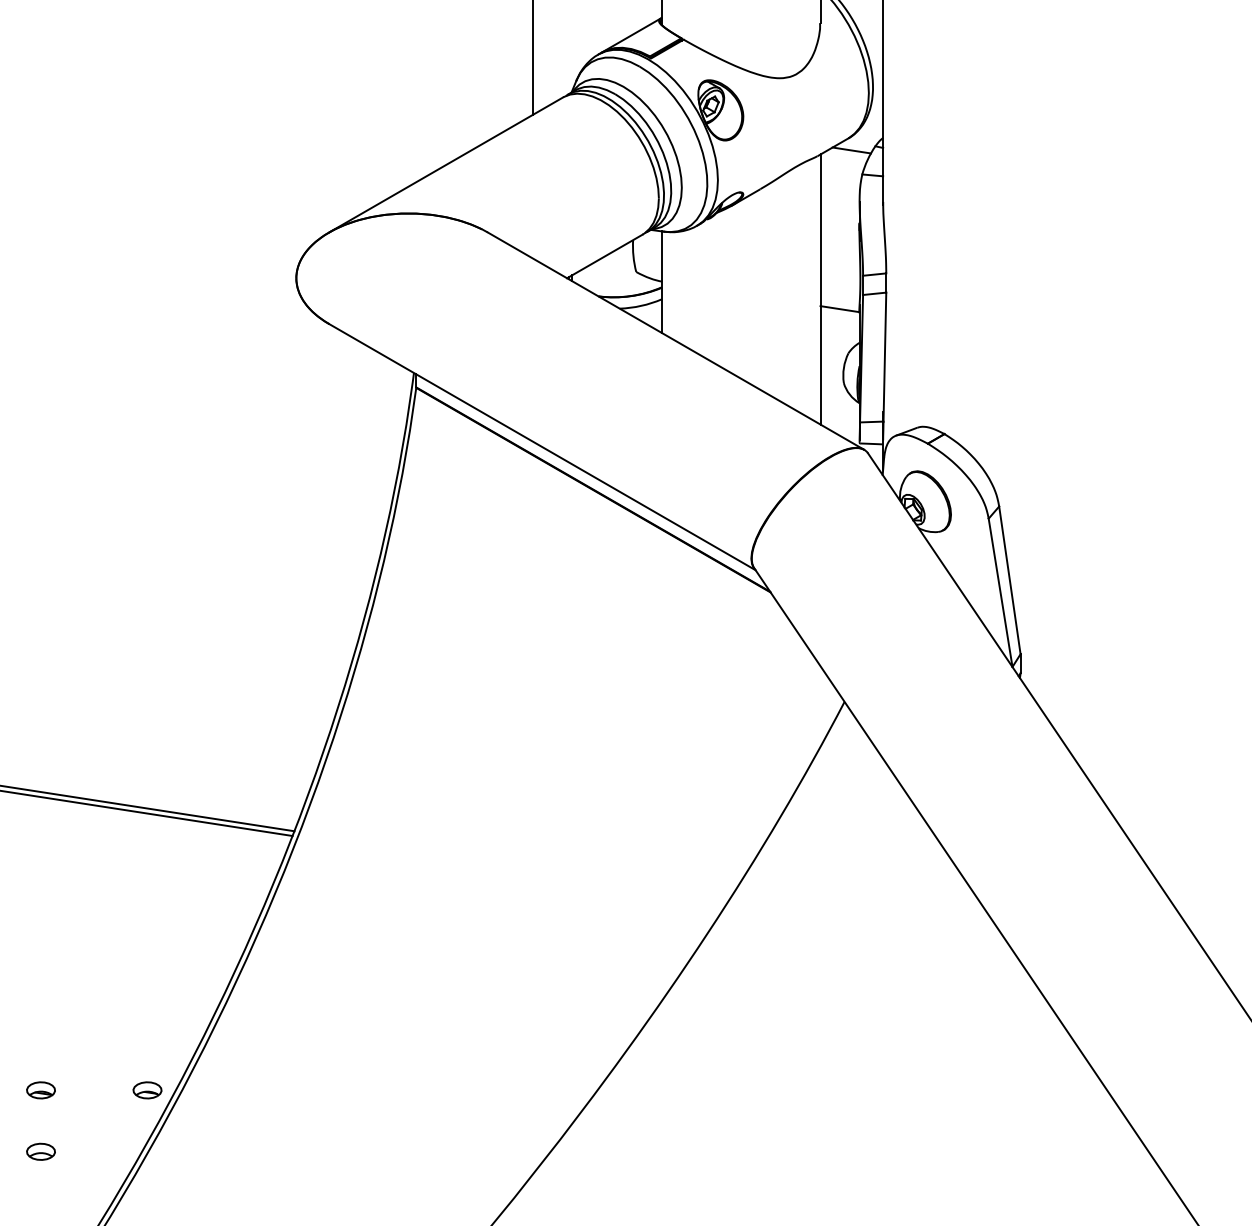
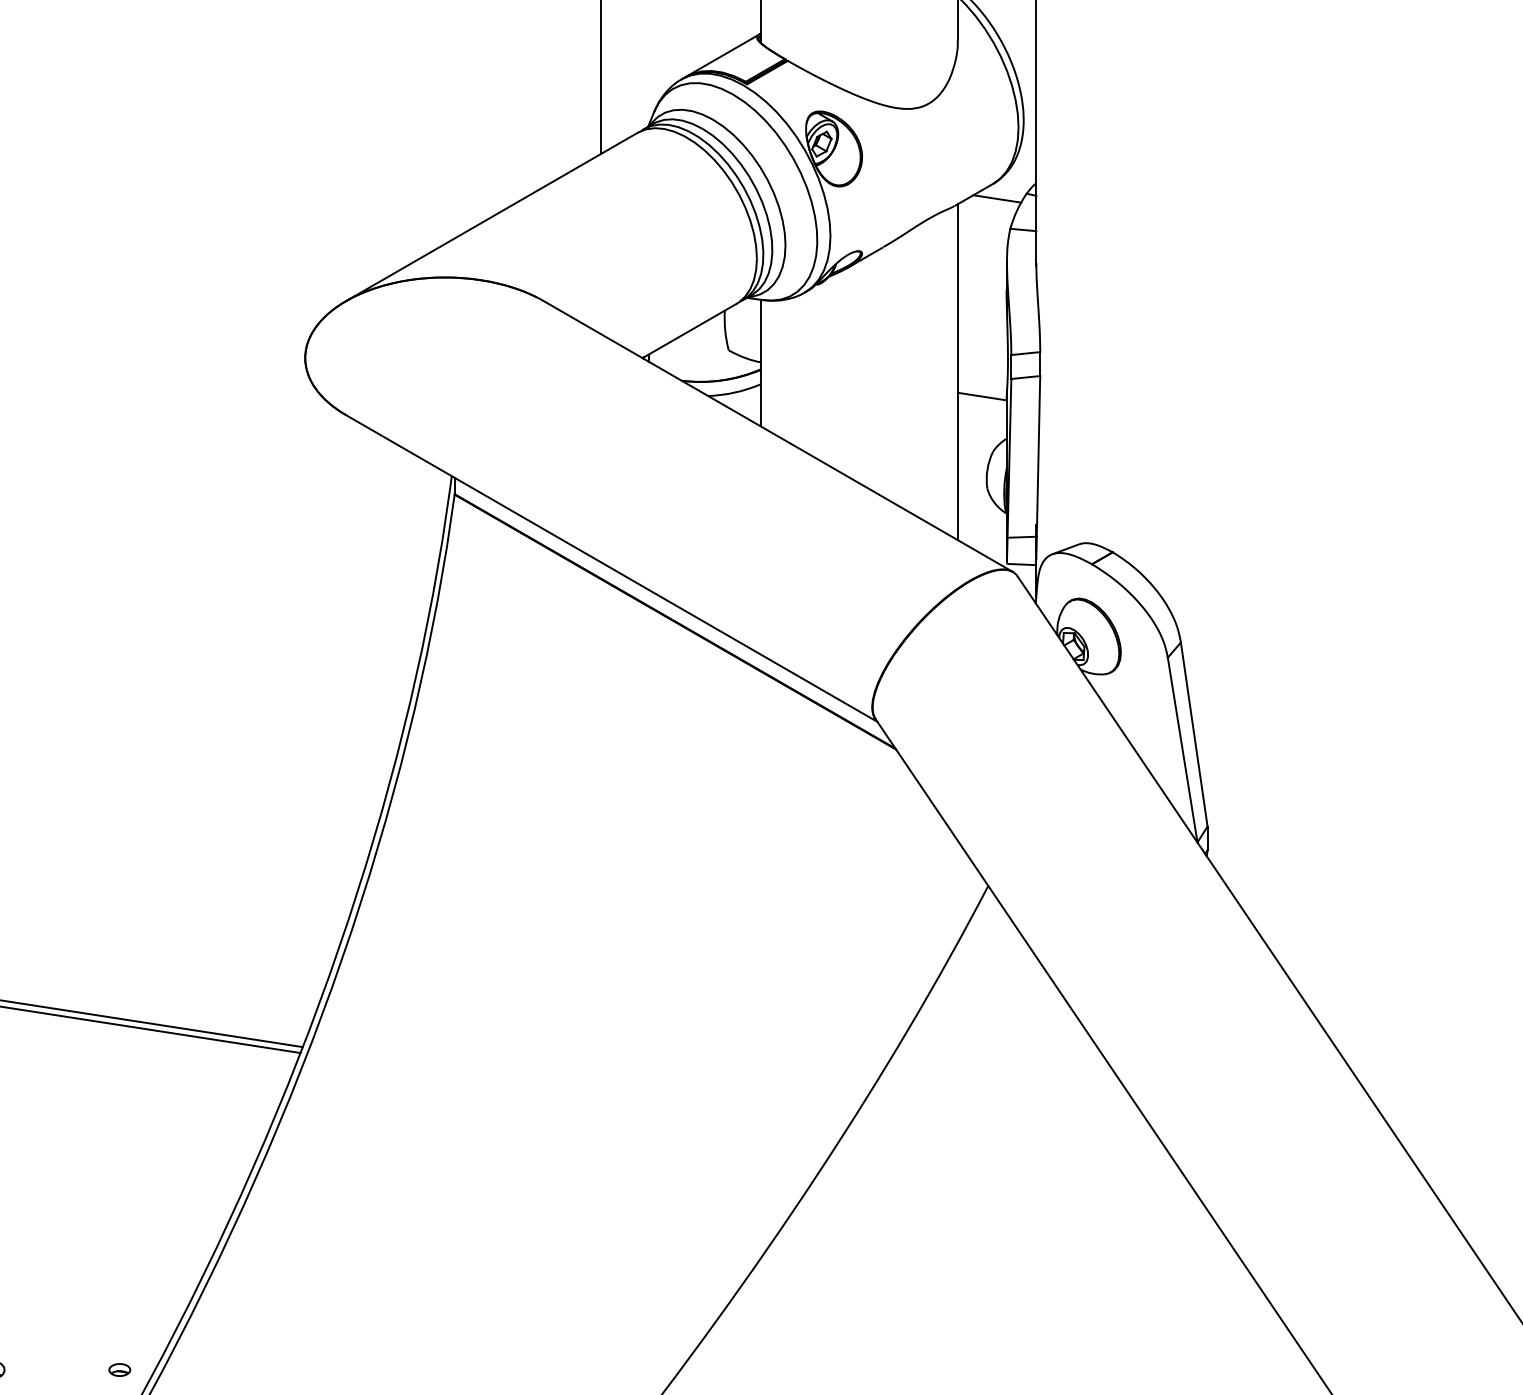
part: (147, 1090) -> (119, 1370), size x0.6

